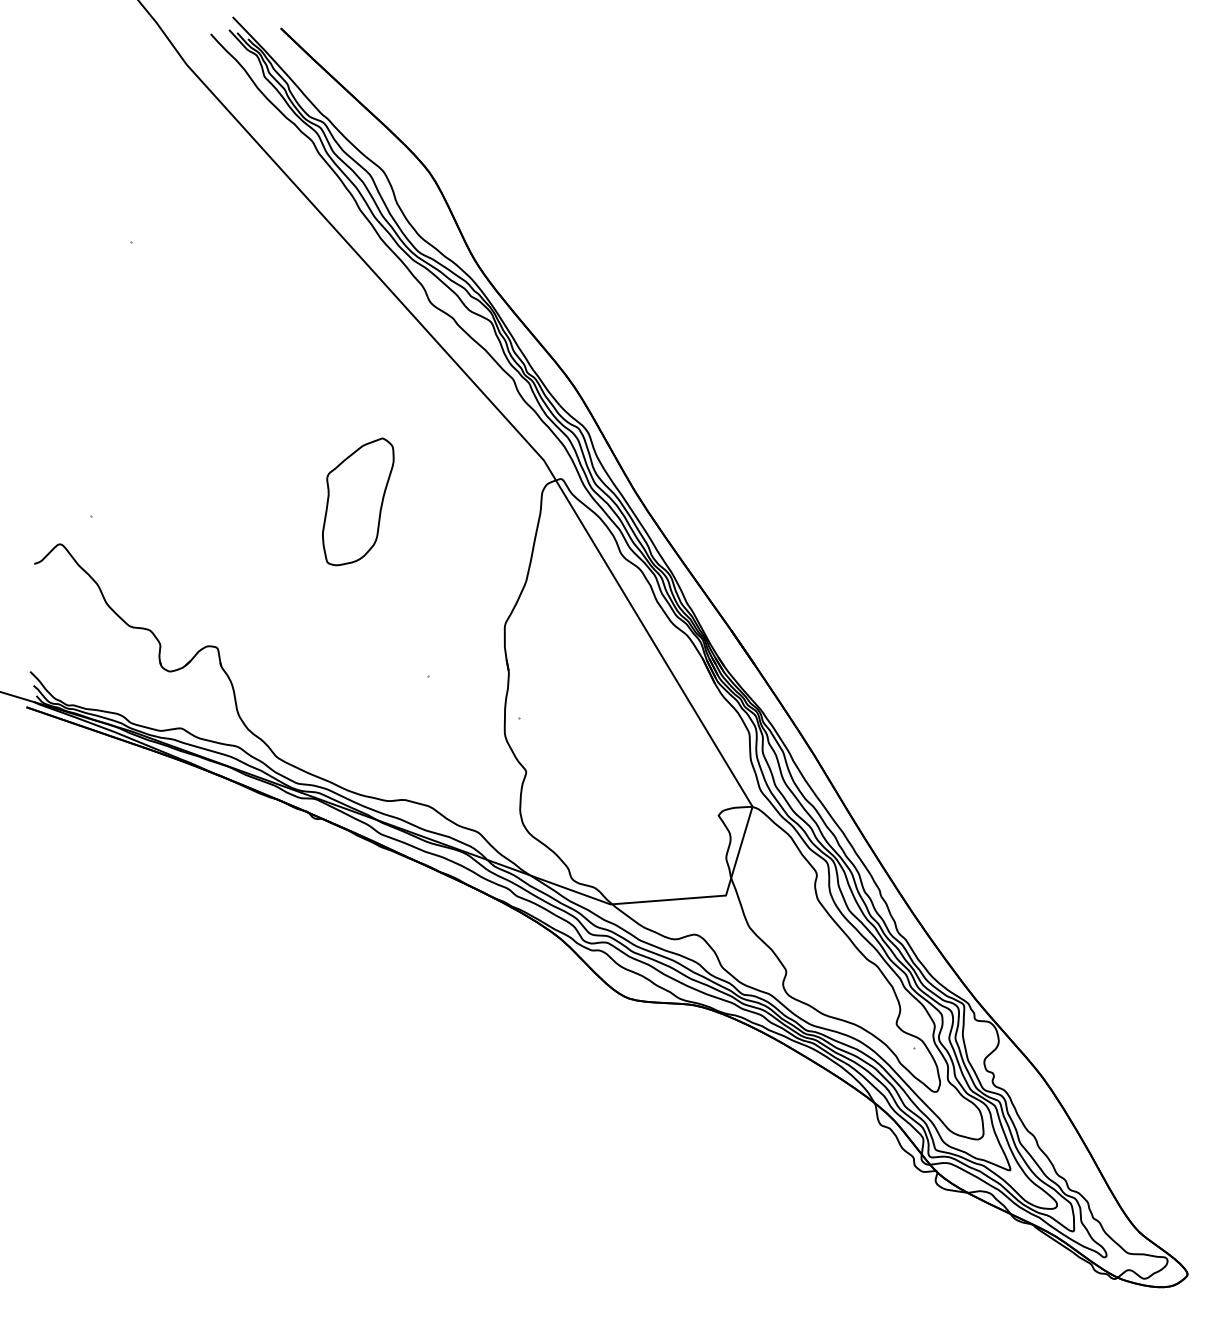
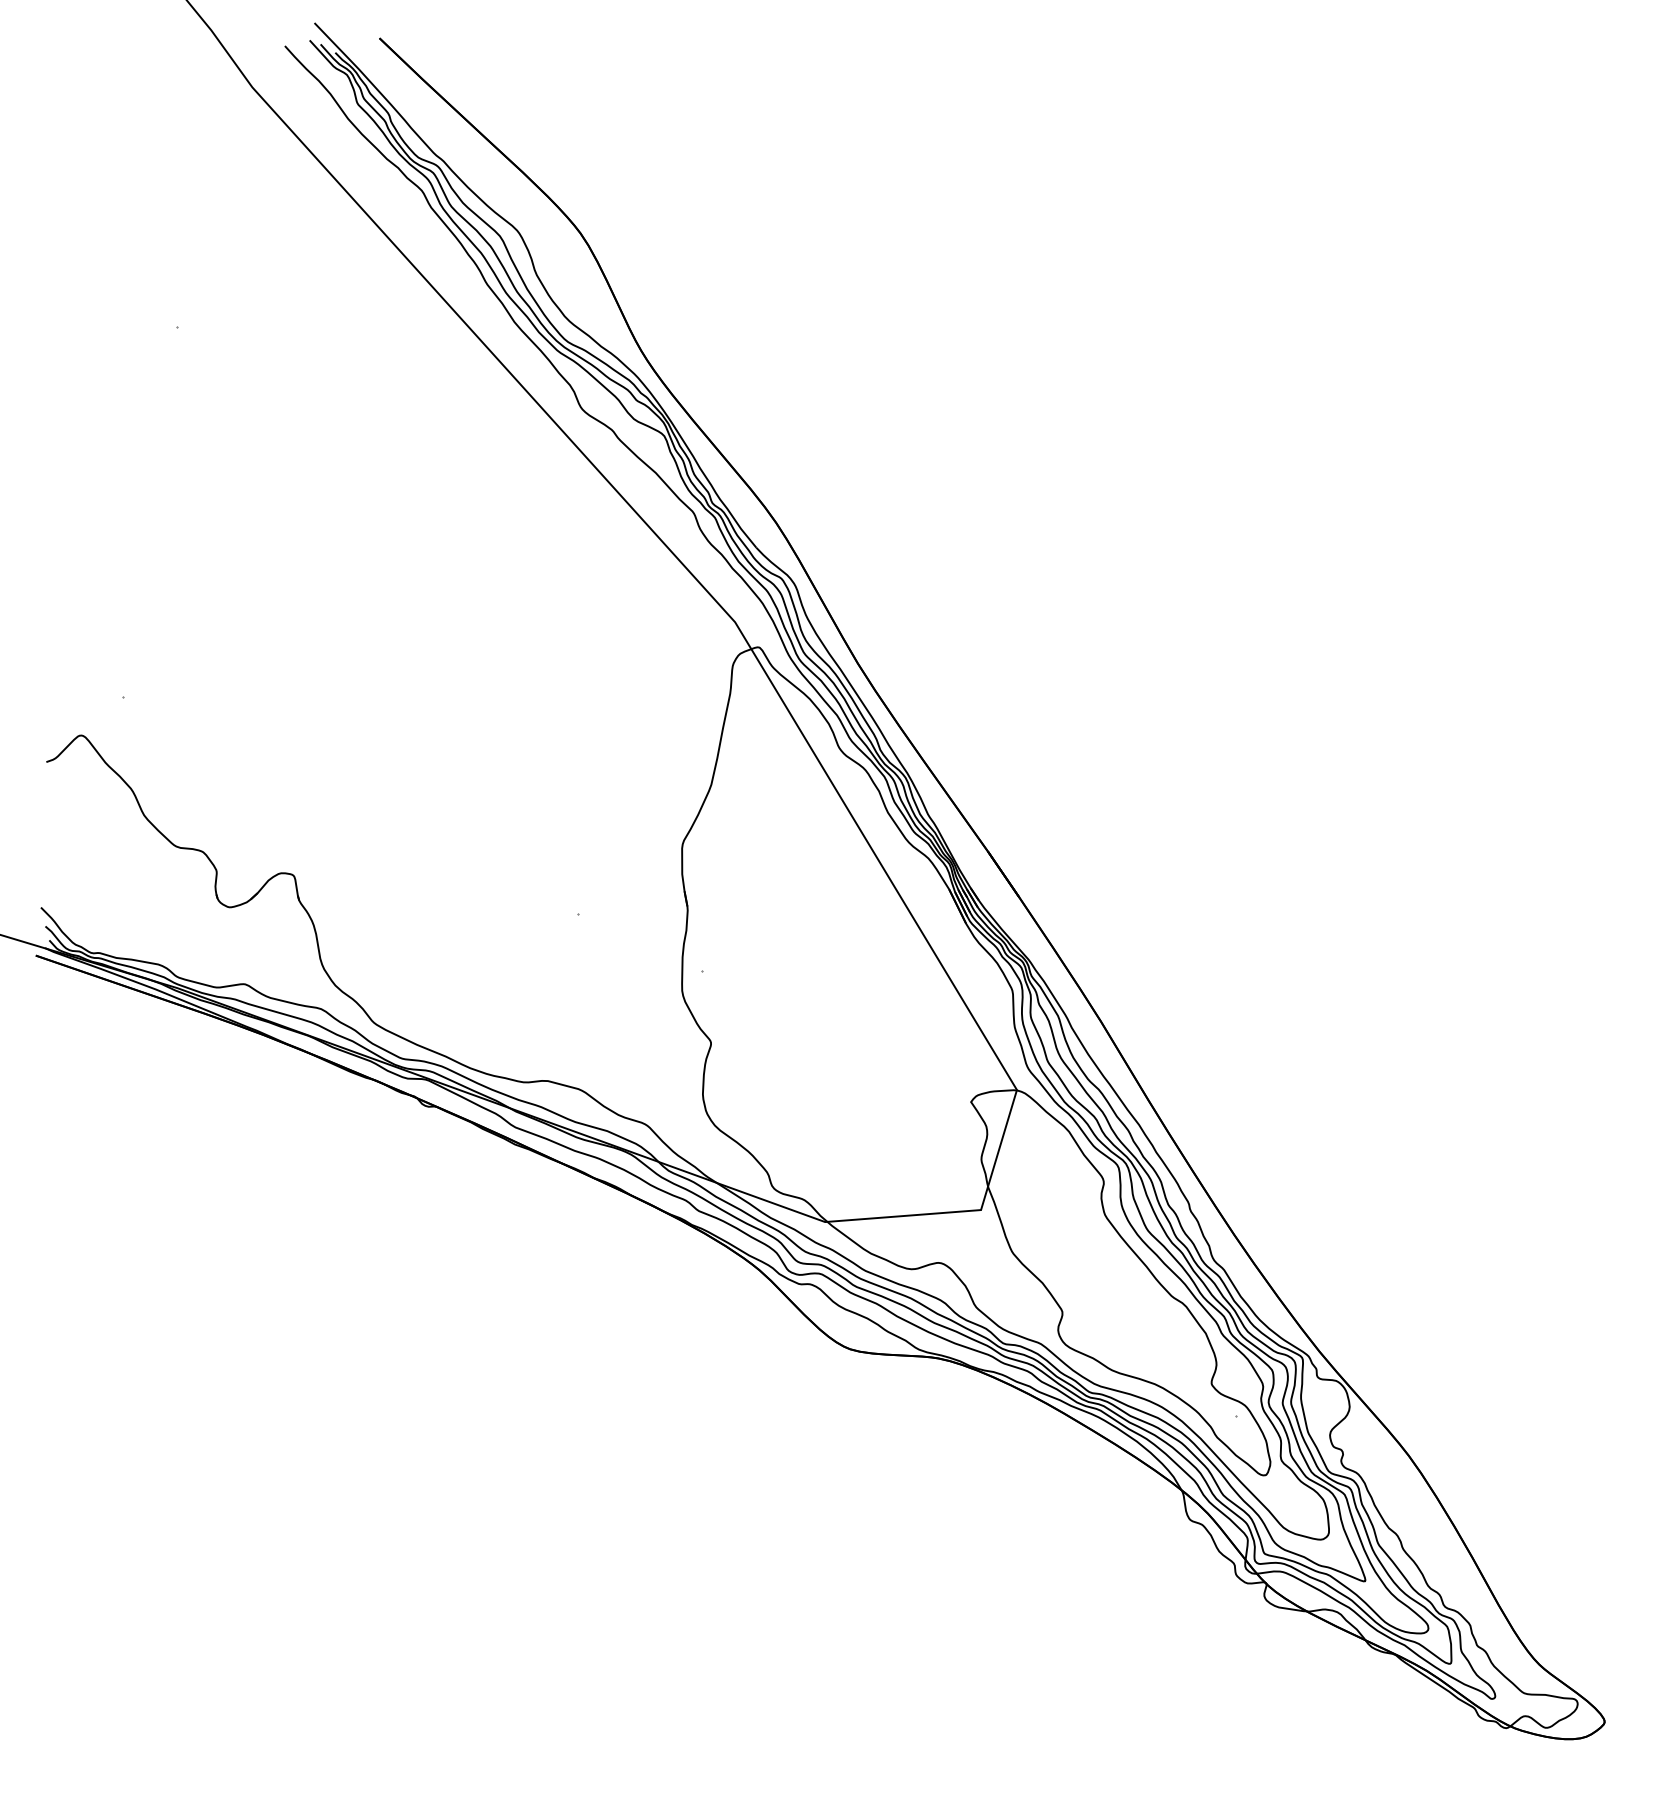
part: (357, 501) -> (483, 677), removed

